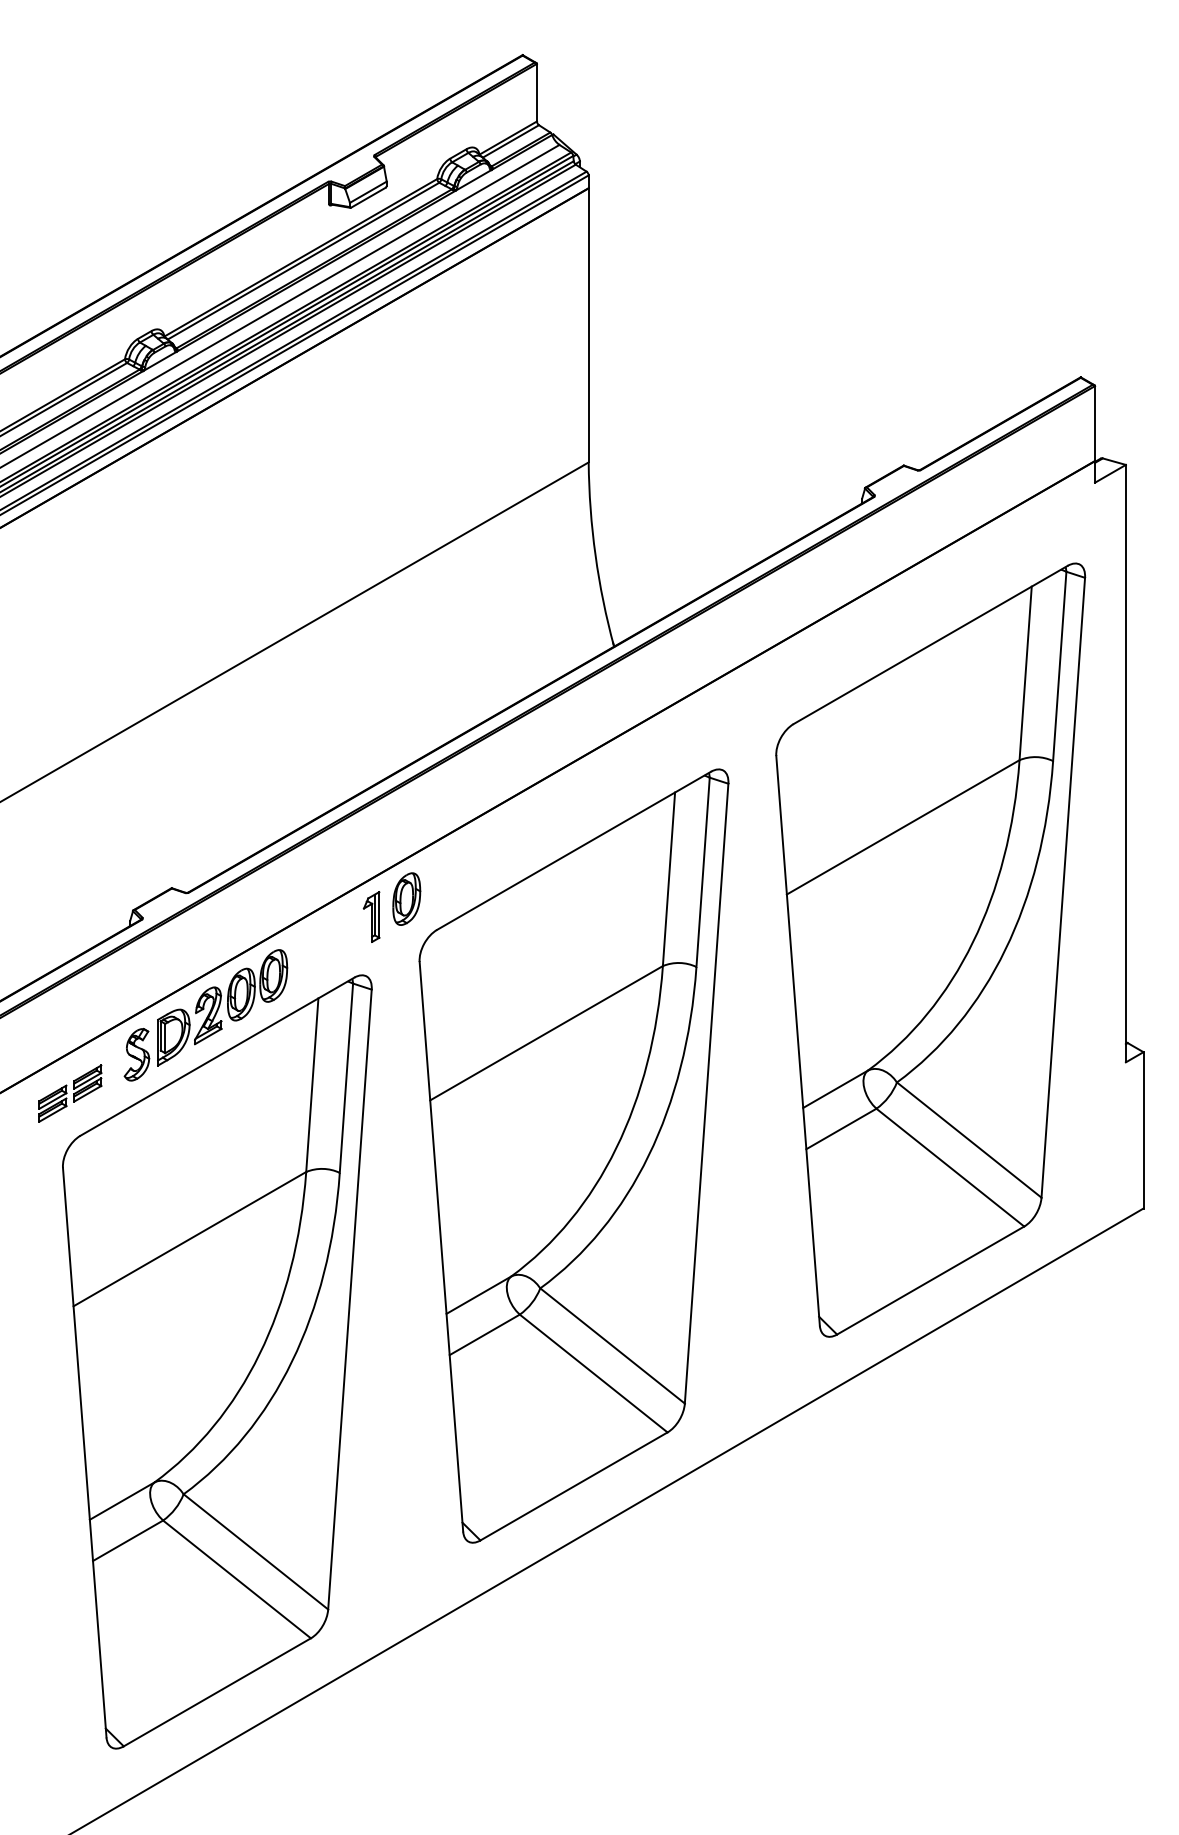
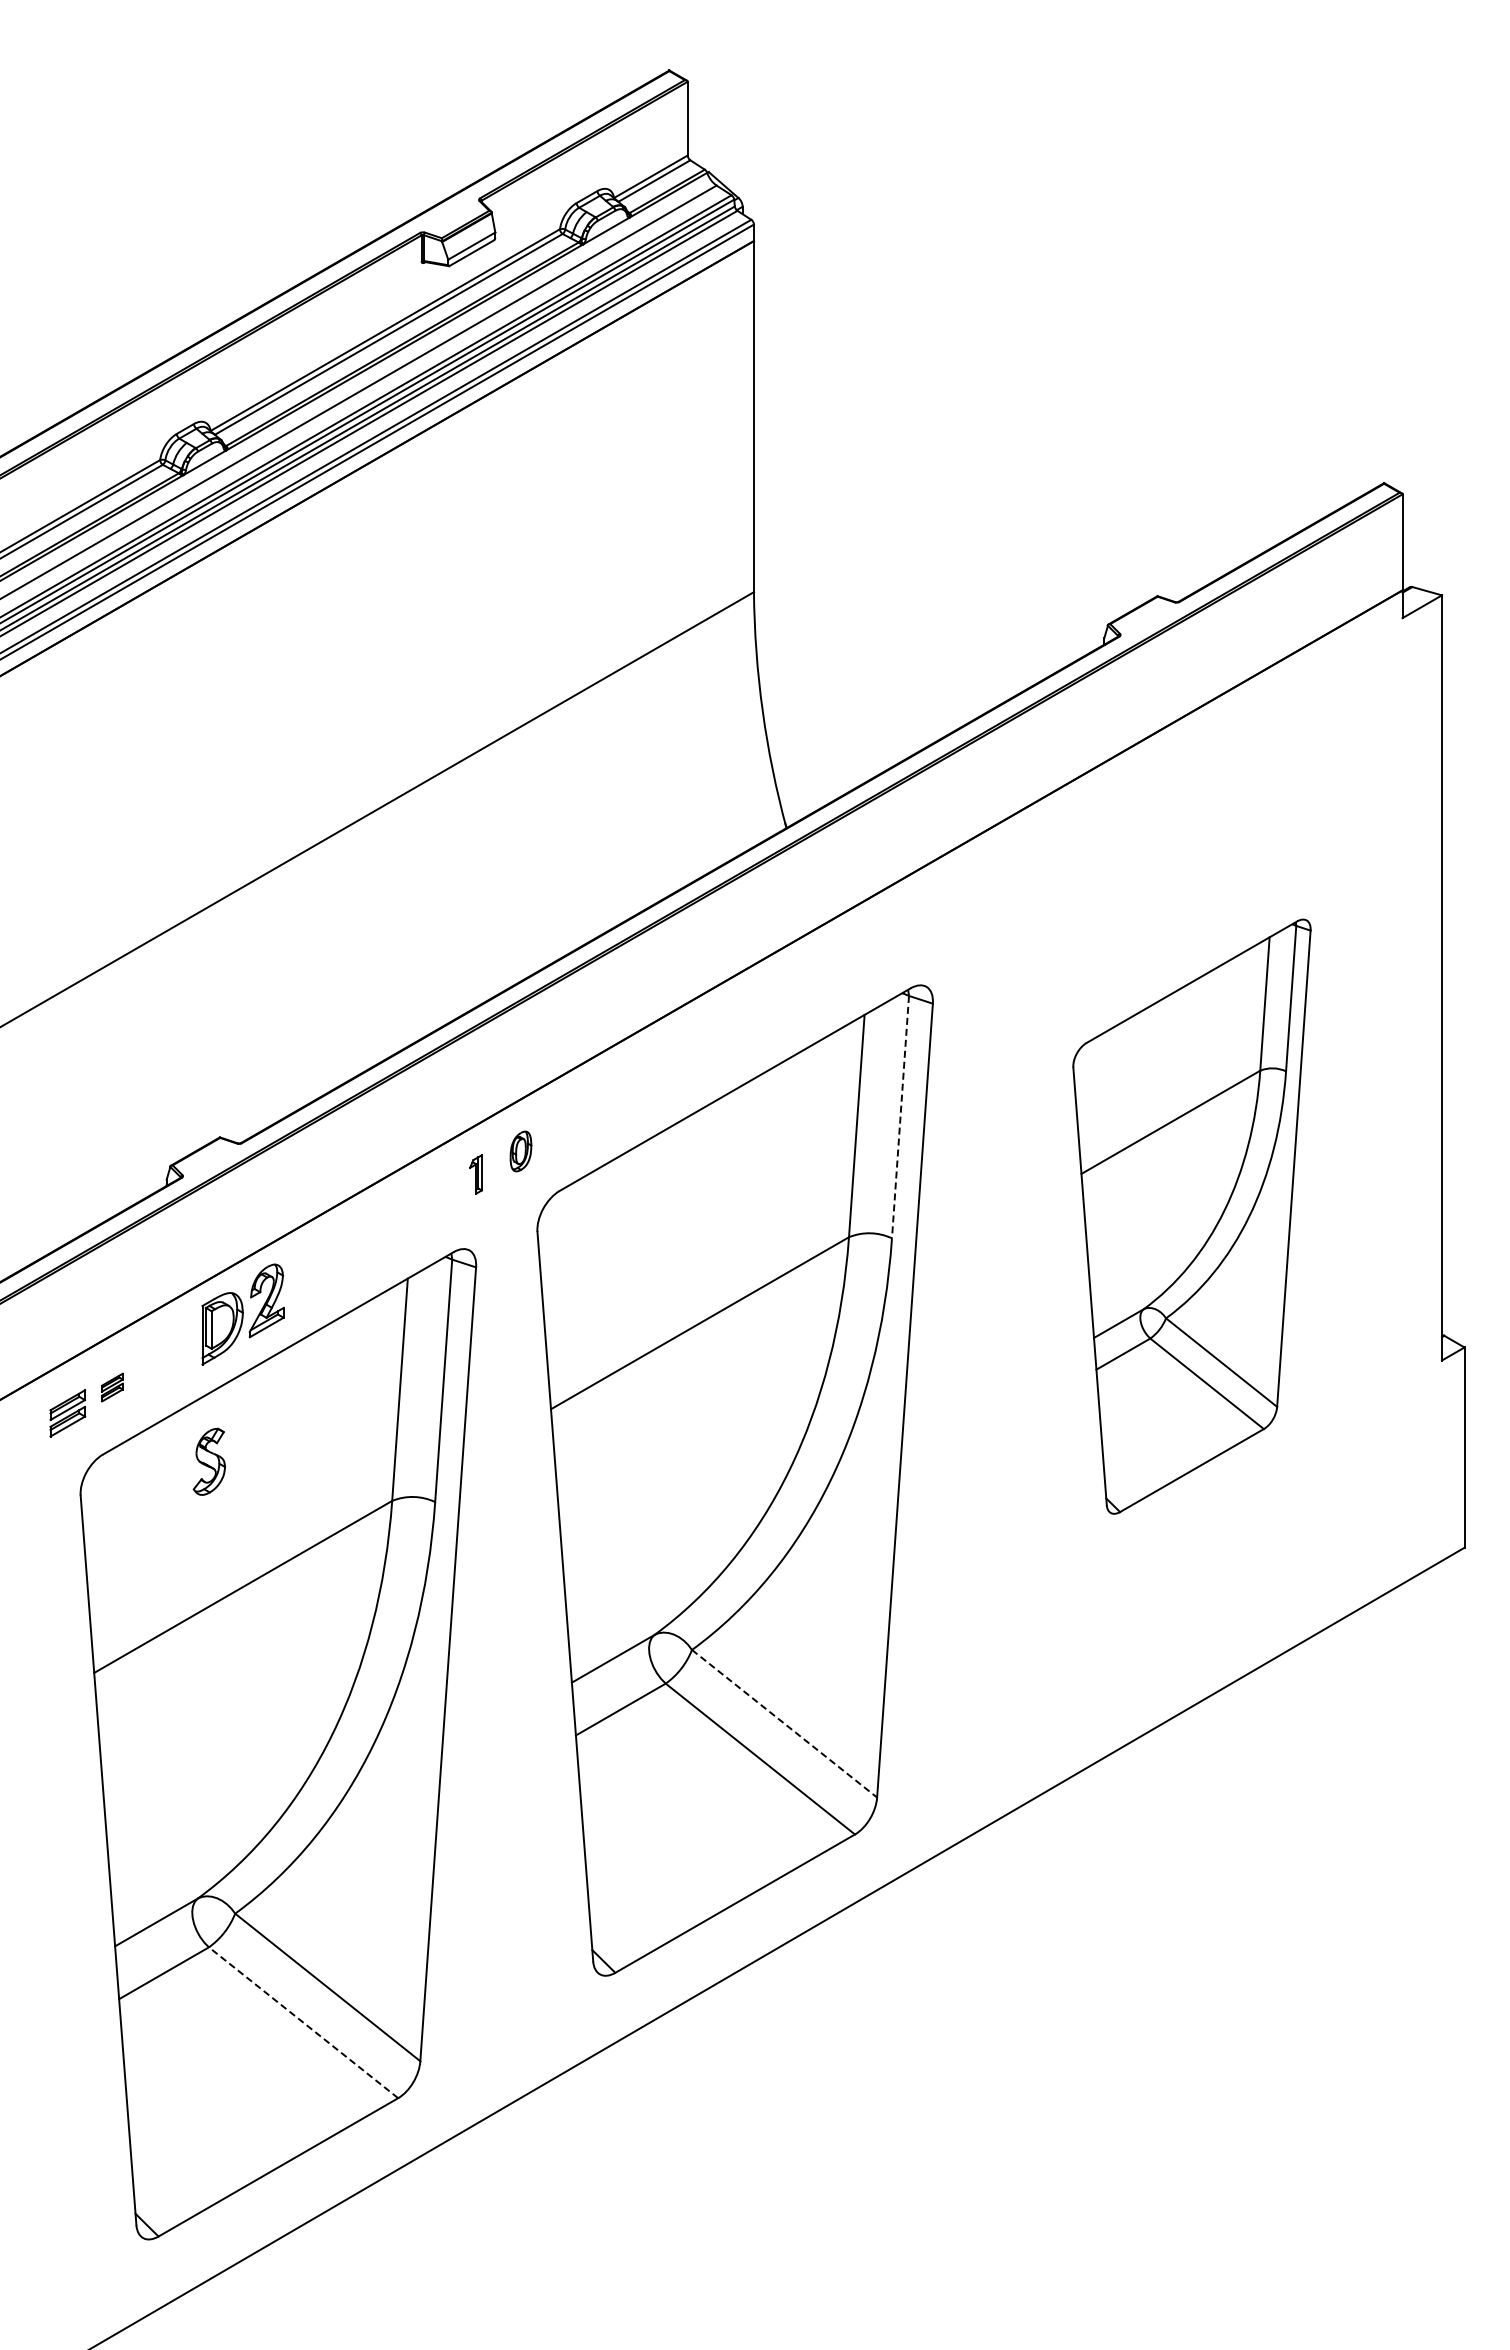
line: (703, 872) -> (900, 1117), solid -> dashed
part: (406, 899) -> (520, 1151), size x0.6
part: (371, 917) -> (475, 1174), size x0.6
part: (930, 949) -> (1191, 1216), size x0.6
part: (257, 985) -> (329, 1261), removed
part: (137, 1054) -> (209, 1461), moved
part: (87, 1083) -> (112, 1387), size x0.6
line: (612, 1346) -> (784, 1724), solid -> dashed
line: (236, 1579) -> (303, 2022), solid -> dashed

